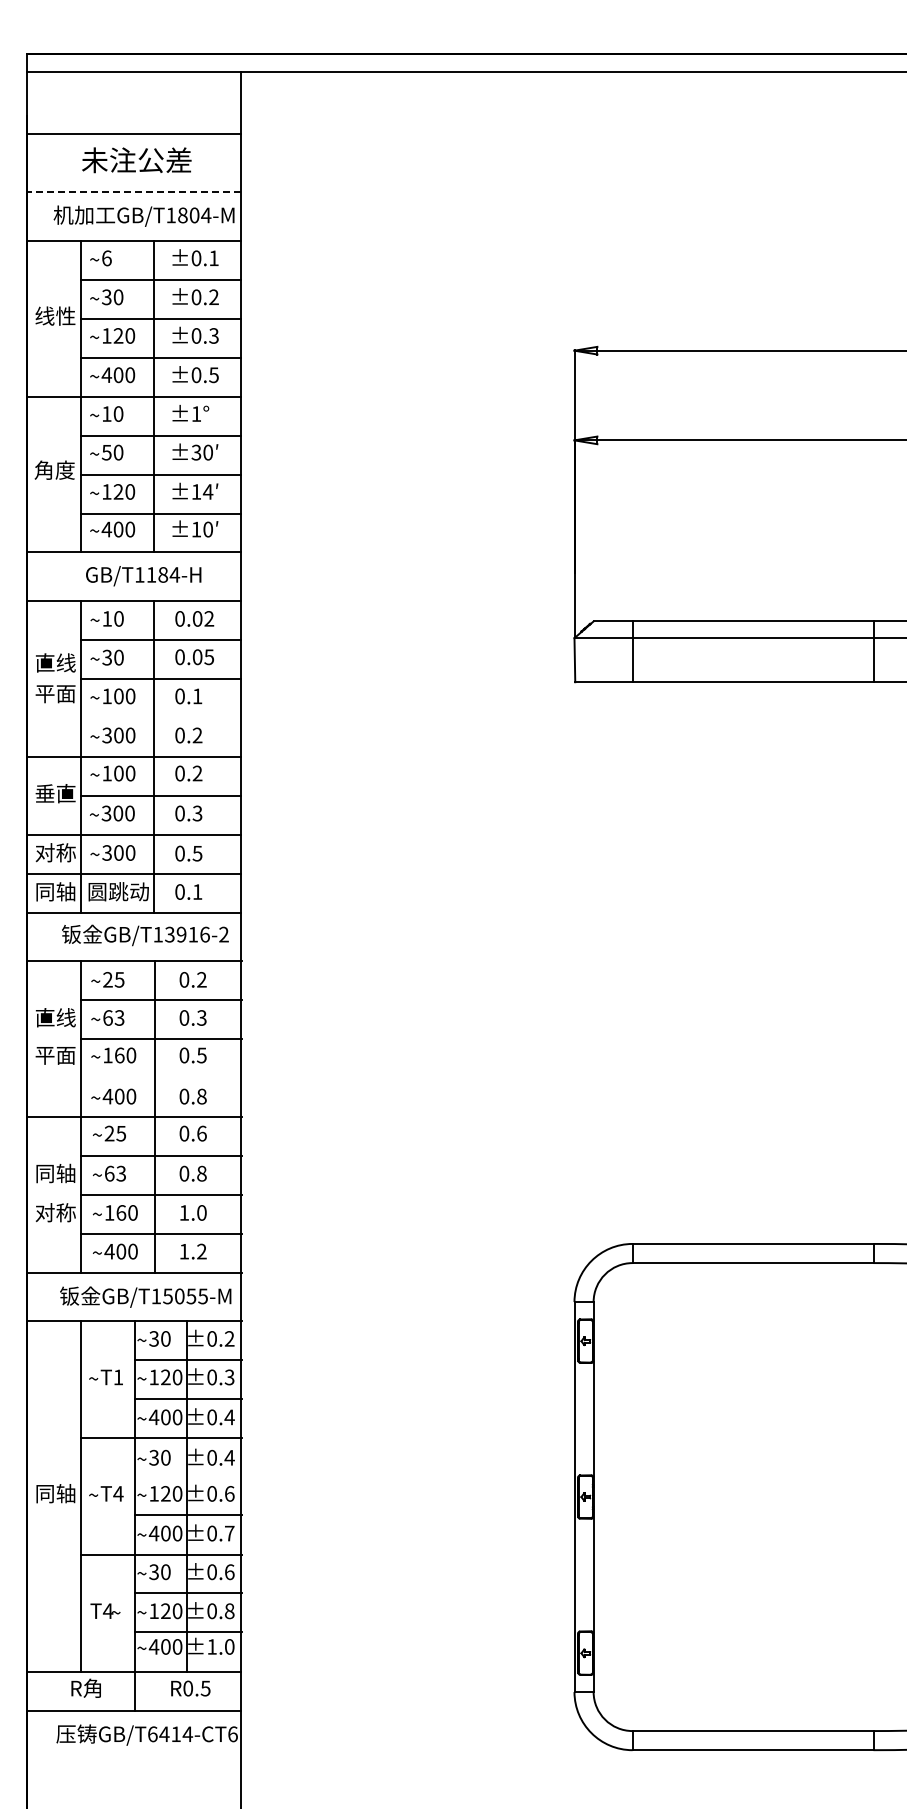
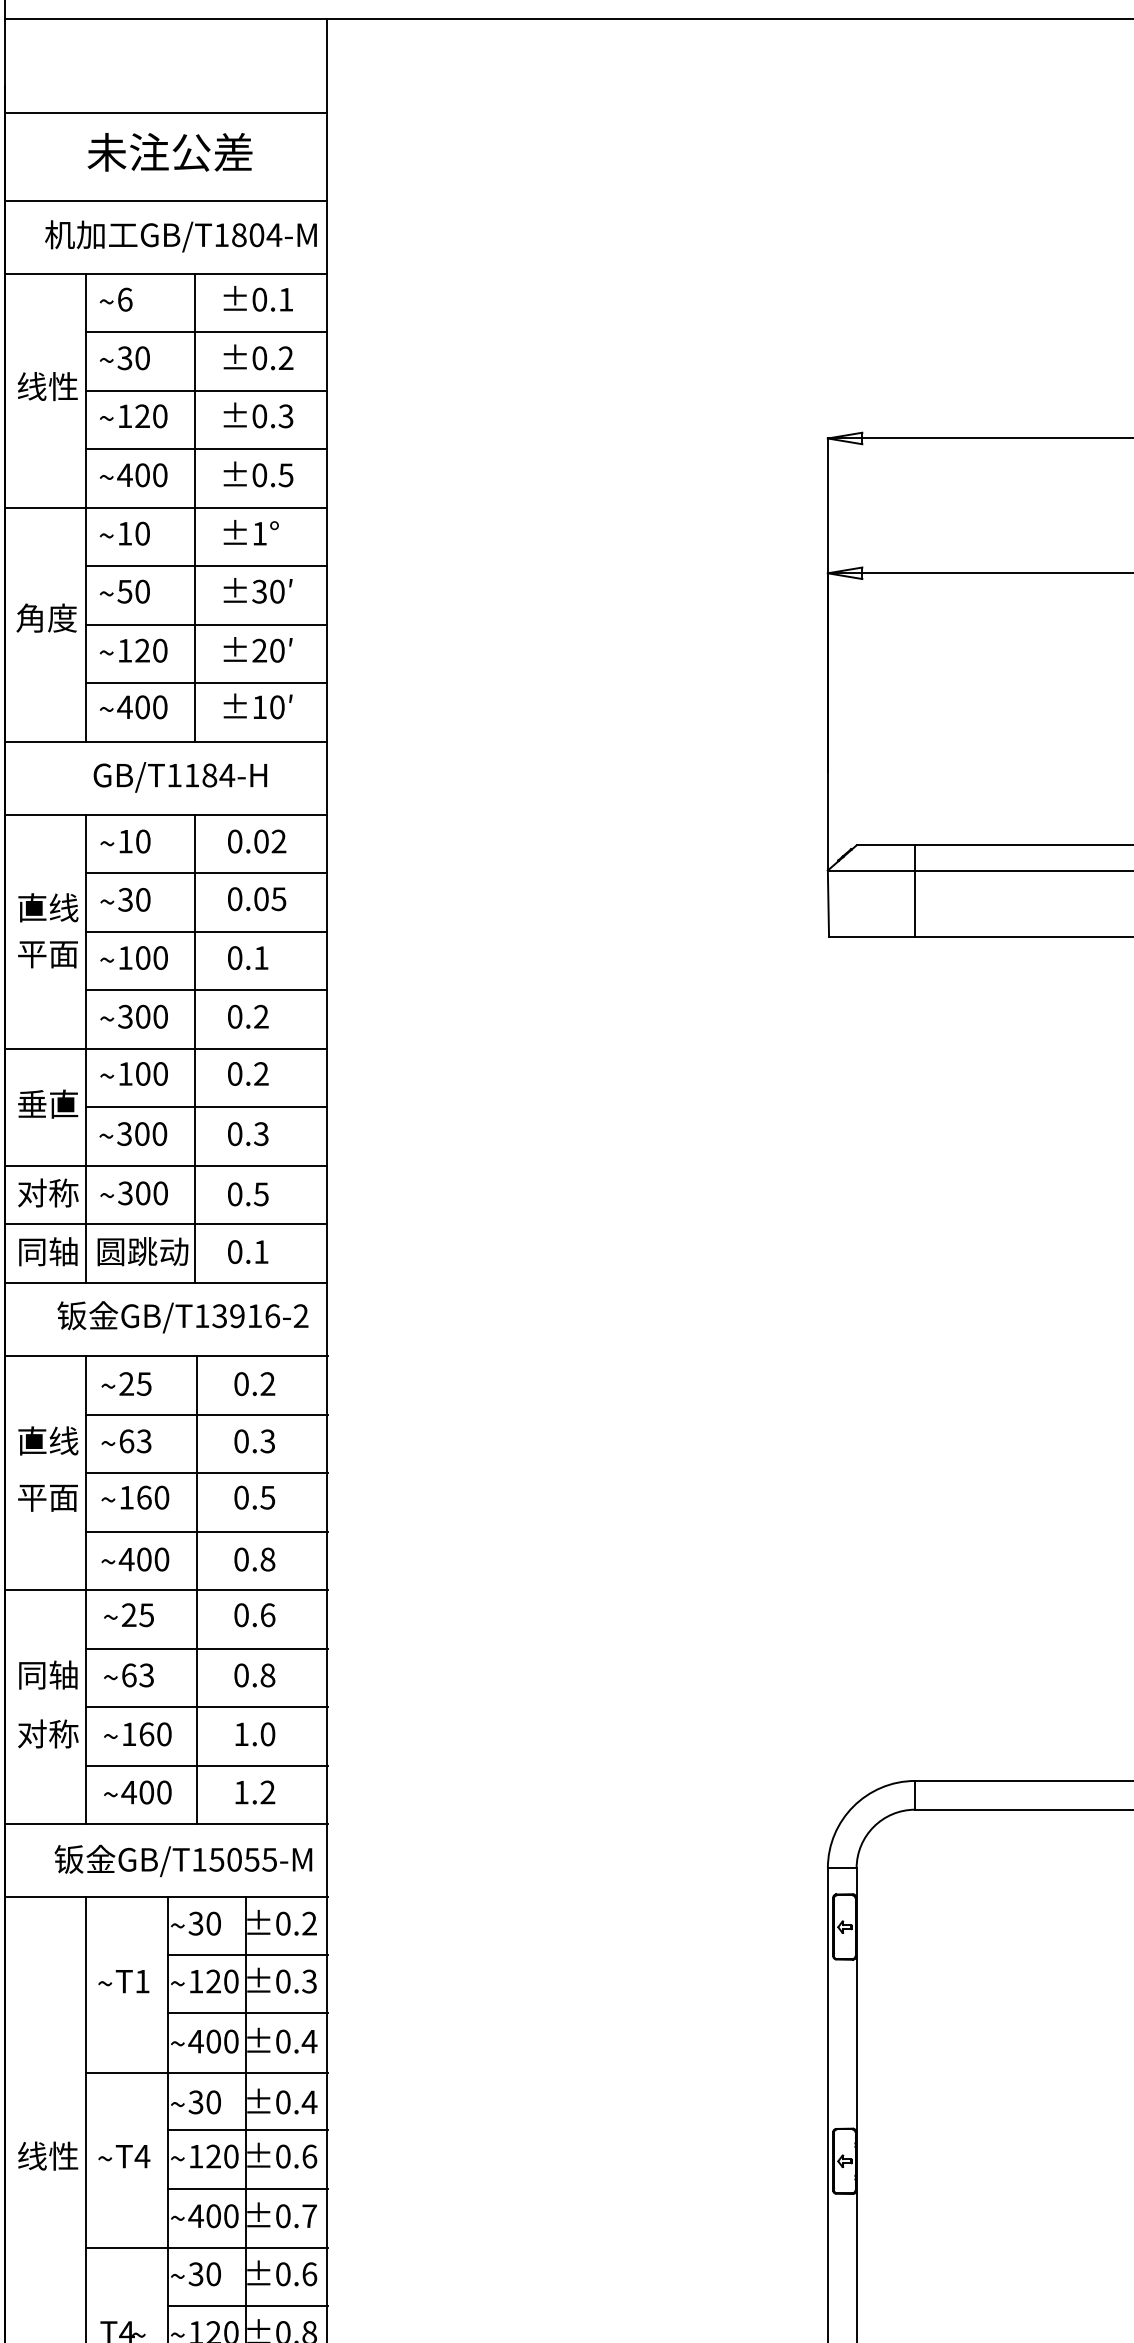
line: (133, 192) -> (165, 200), dashed -> solid
text: (202, 491) -> (268, 650), ±14 -> ±20
line: (160, 717) -> (205, 989), added
line: (161, 1078) -> (207, 1532), added
line: (188, 1476) -> (247, 2130), added
text: (55, 1493) -> (47, 2156), 同轴 -> 线性

